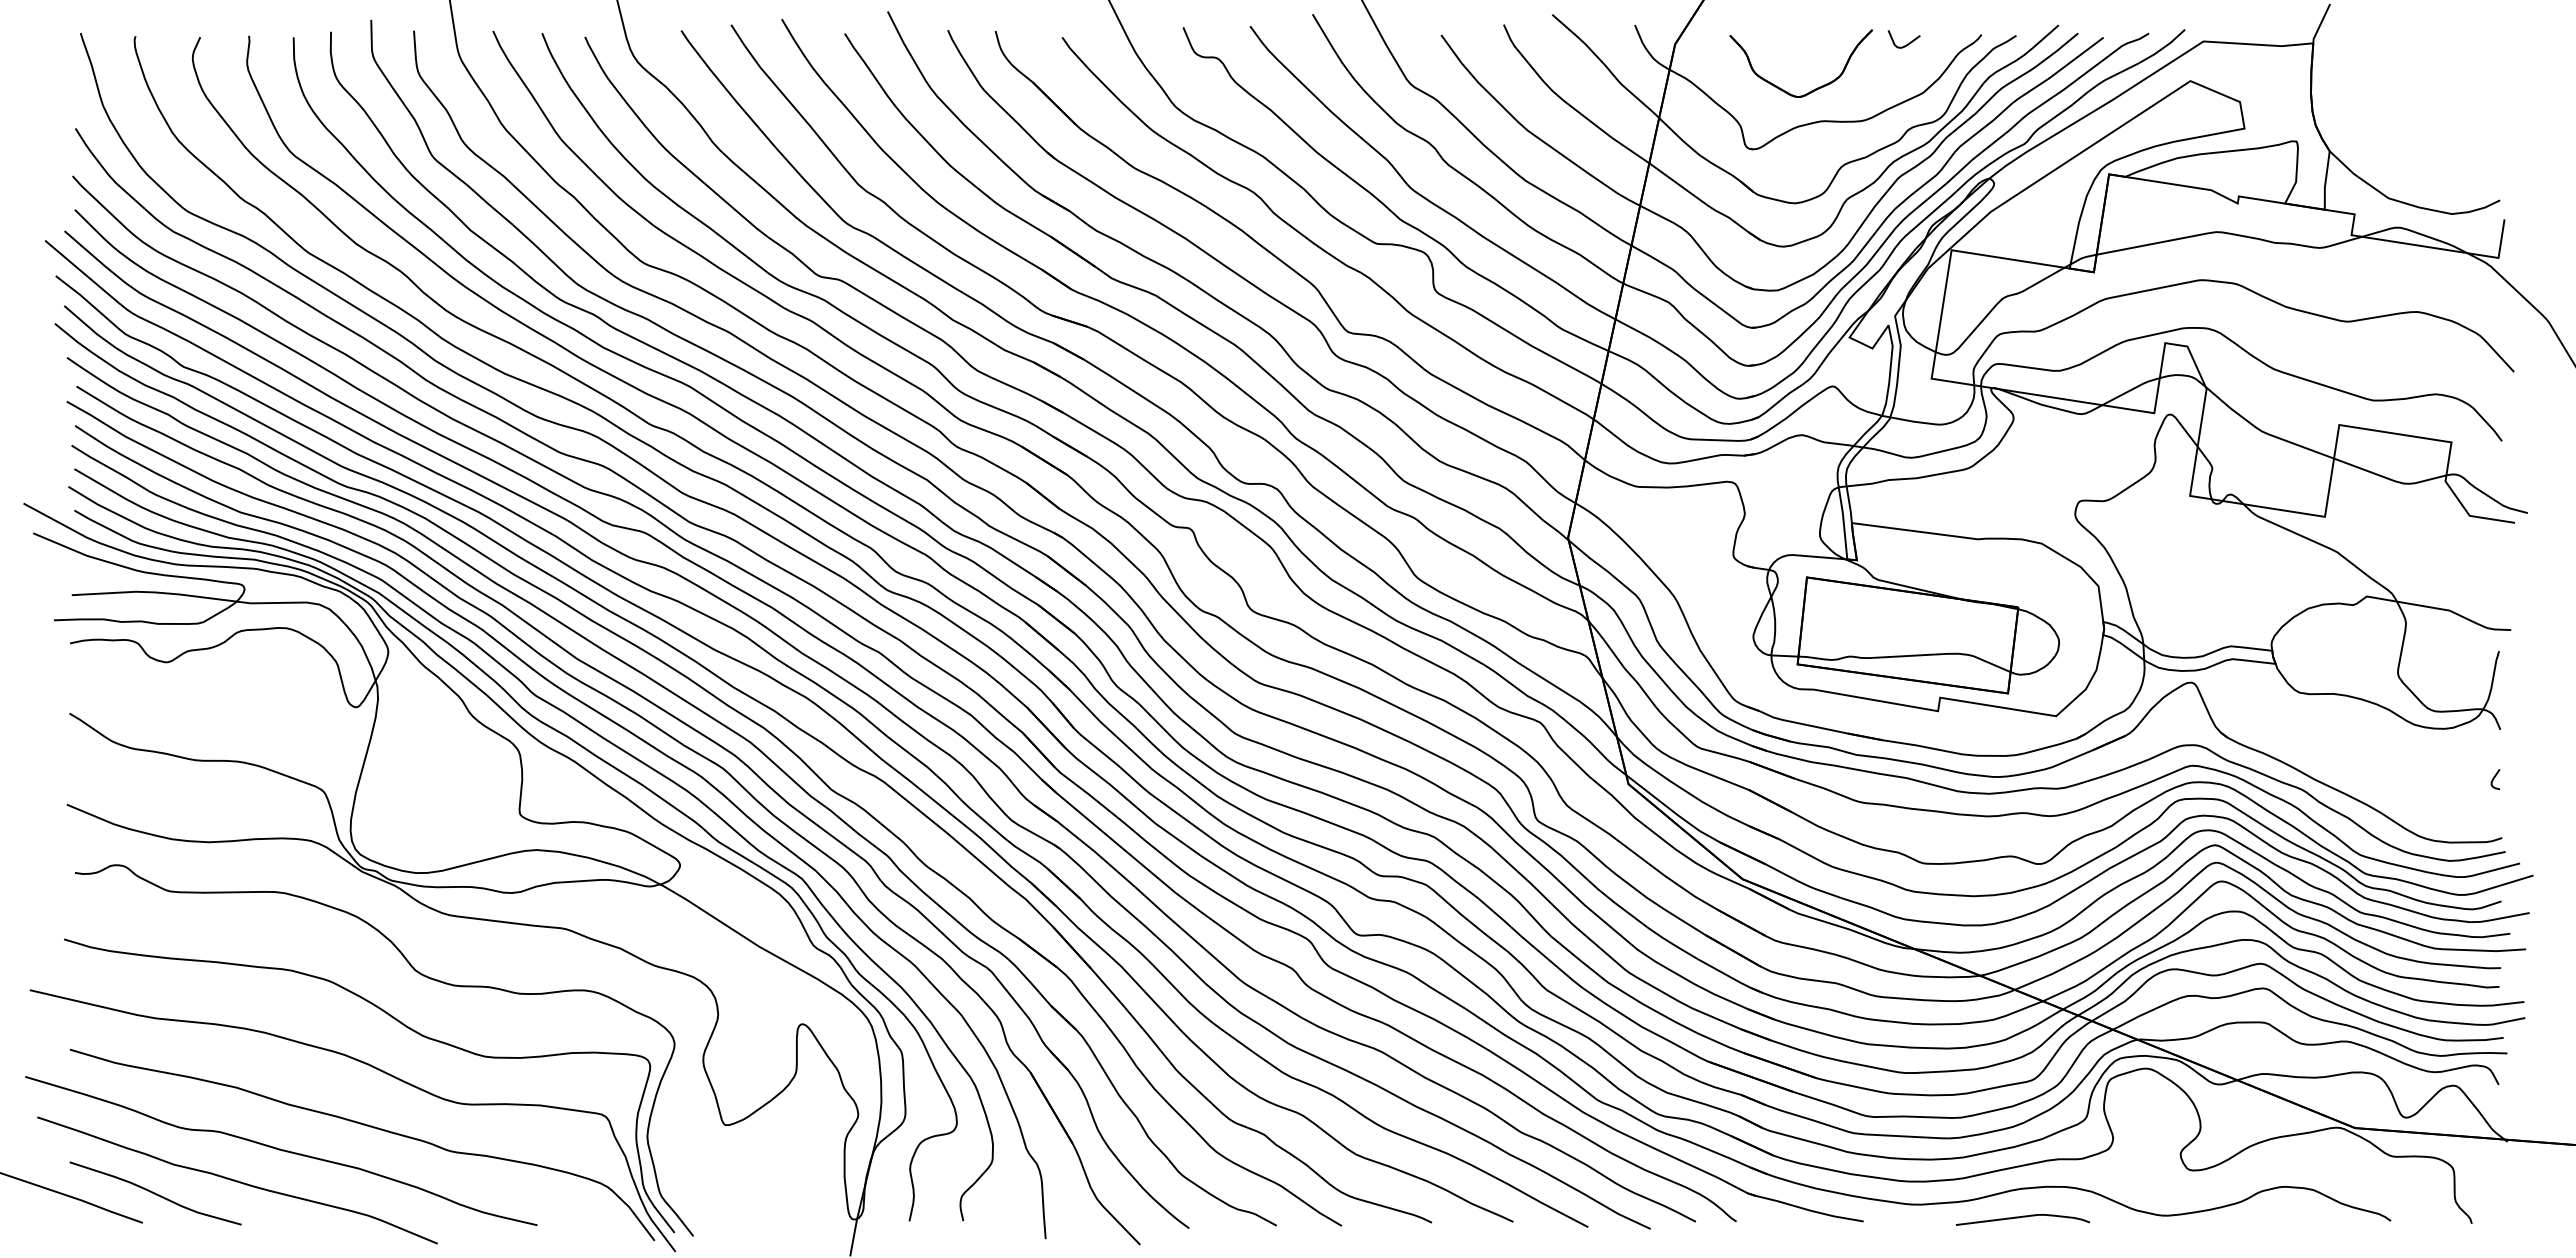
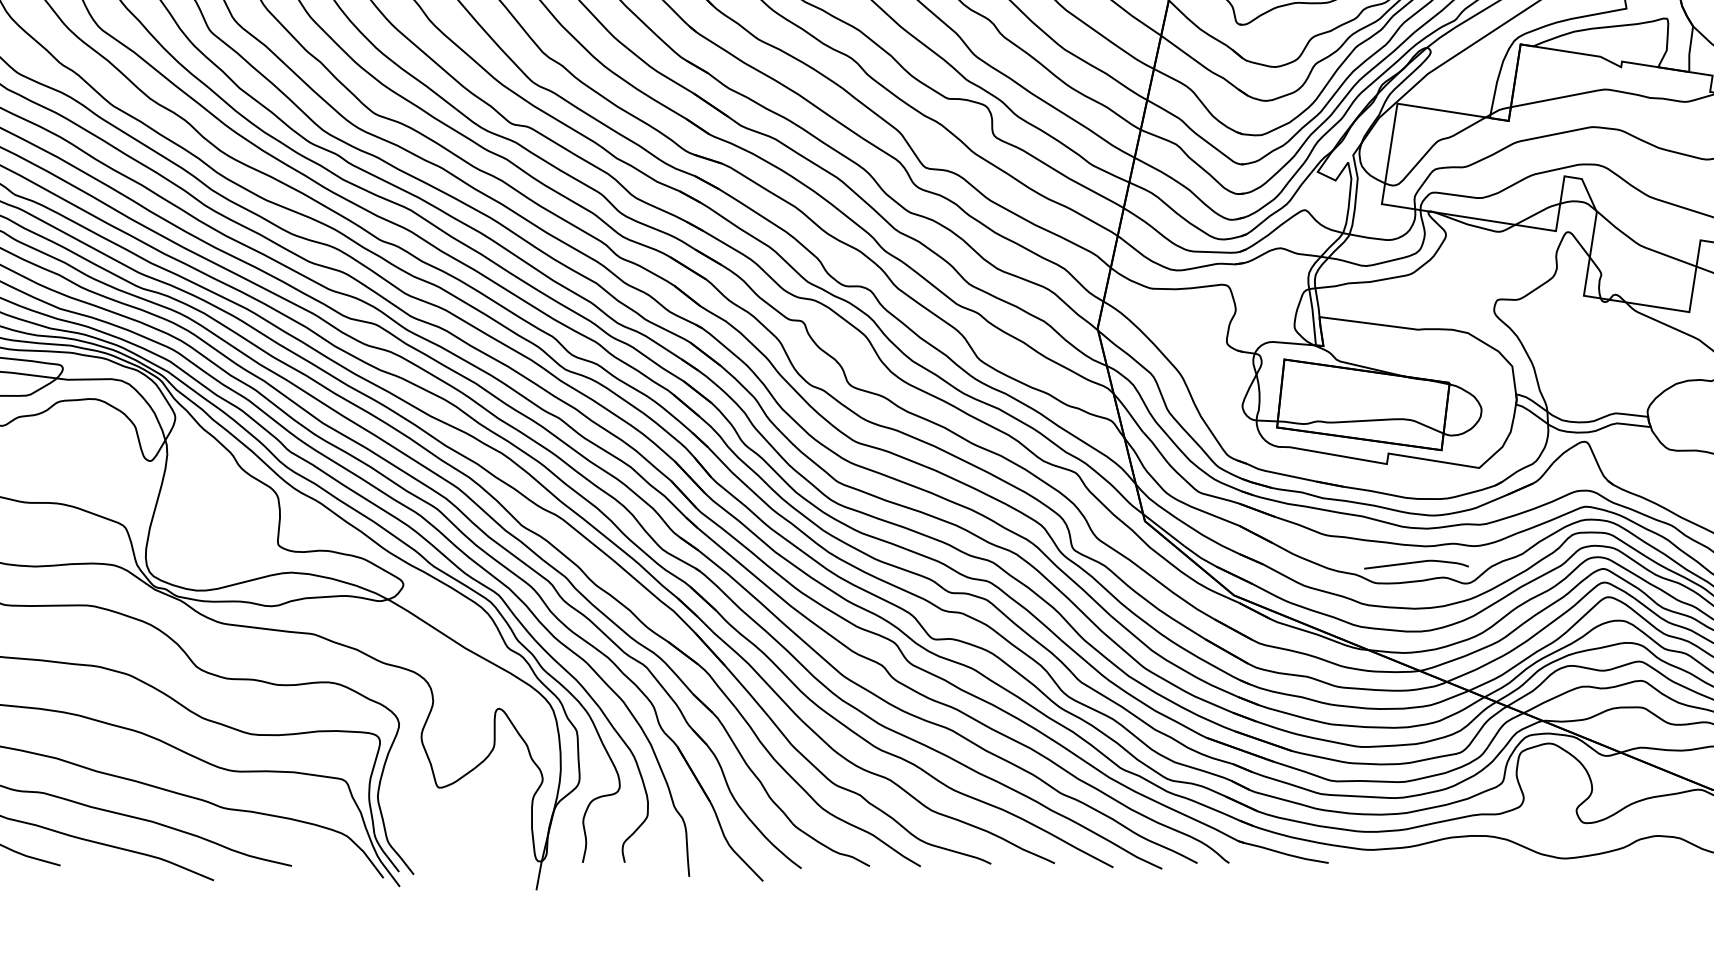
curve: (2022, 1217) -> (1416, 562), moved

